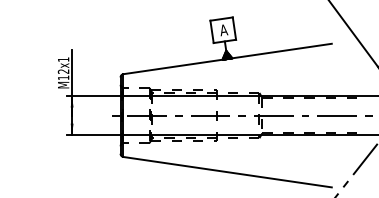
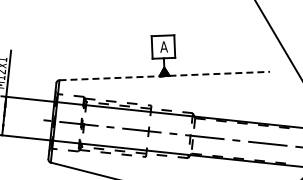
line: (228, 58) -> (165, 75), solid -> dashed

